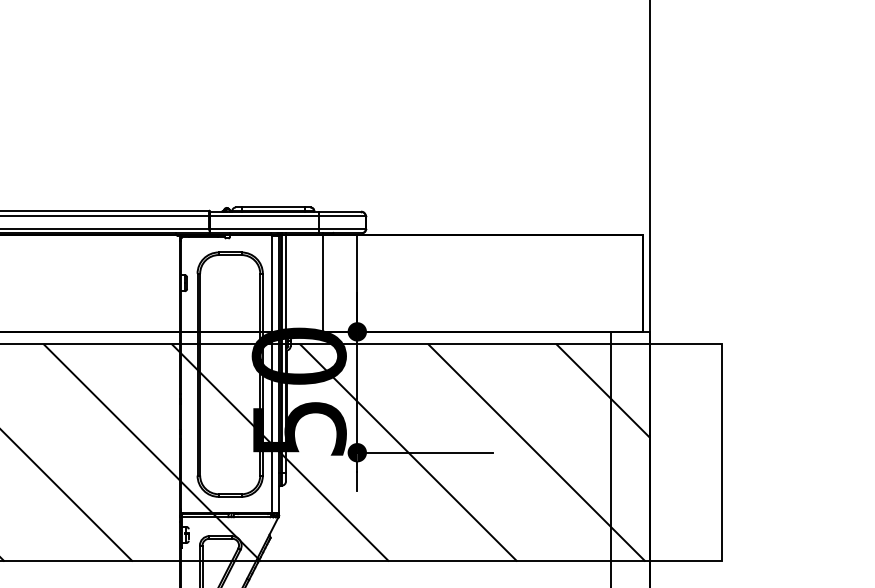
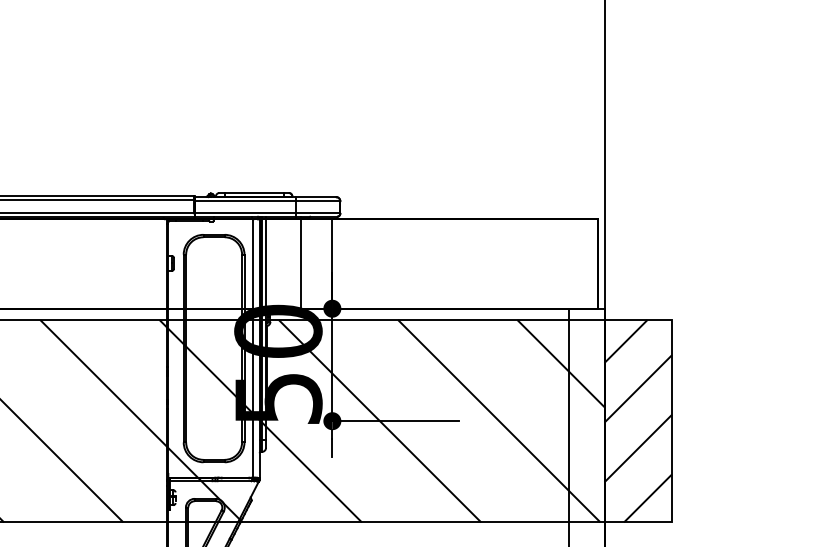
hatch: (686, 451) -> (638, 420), added

